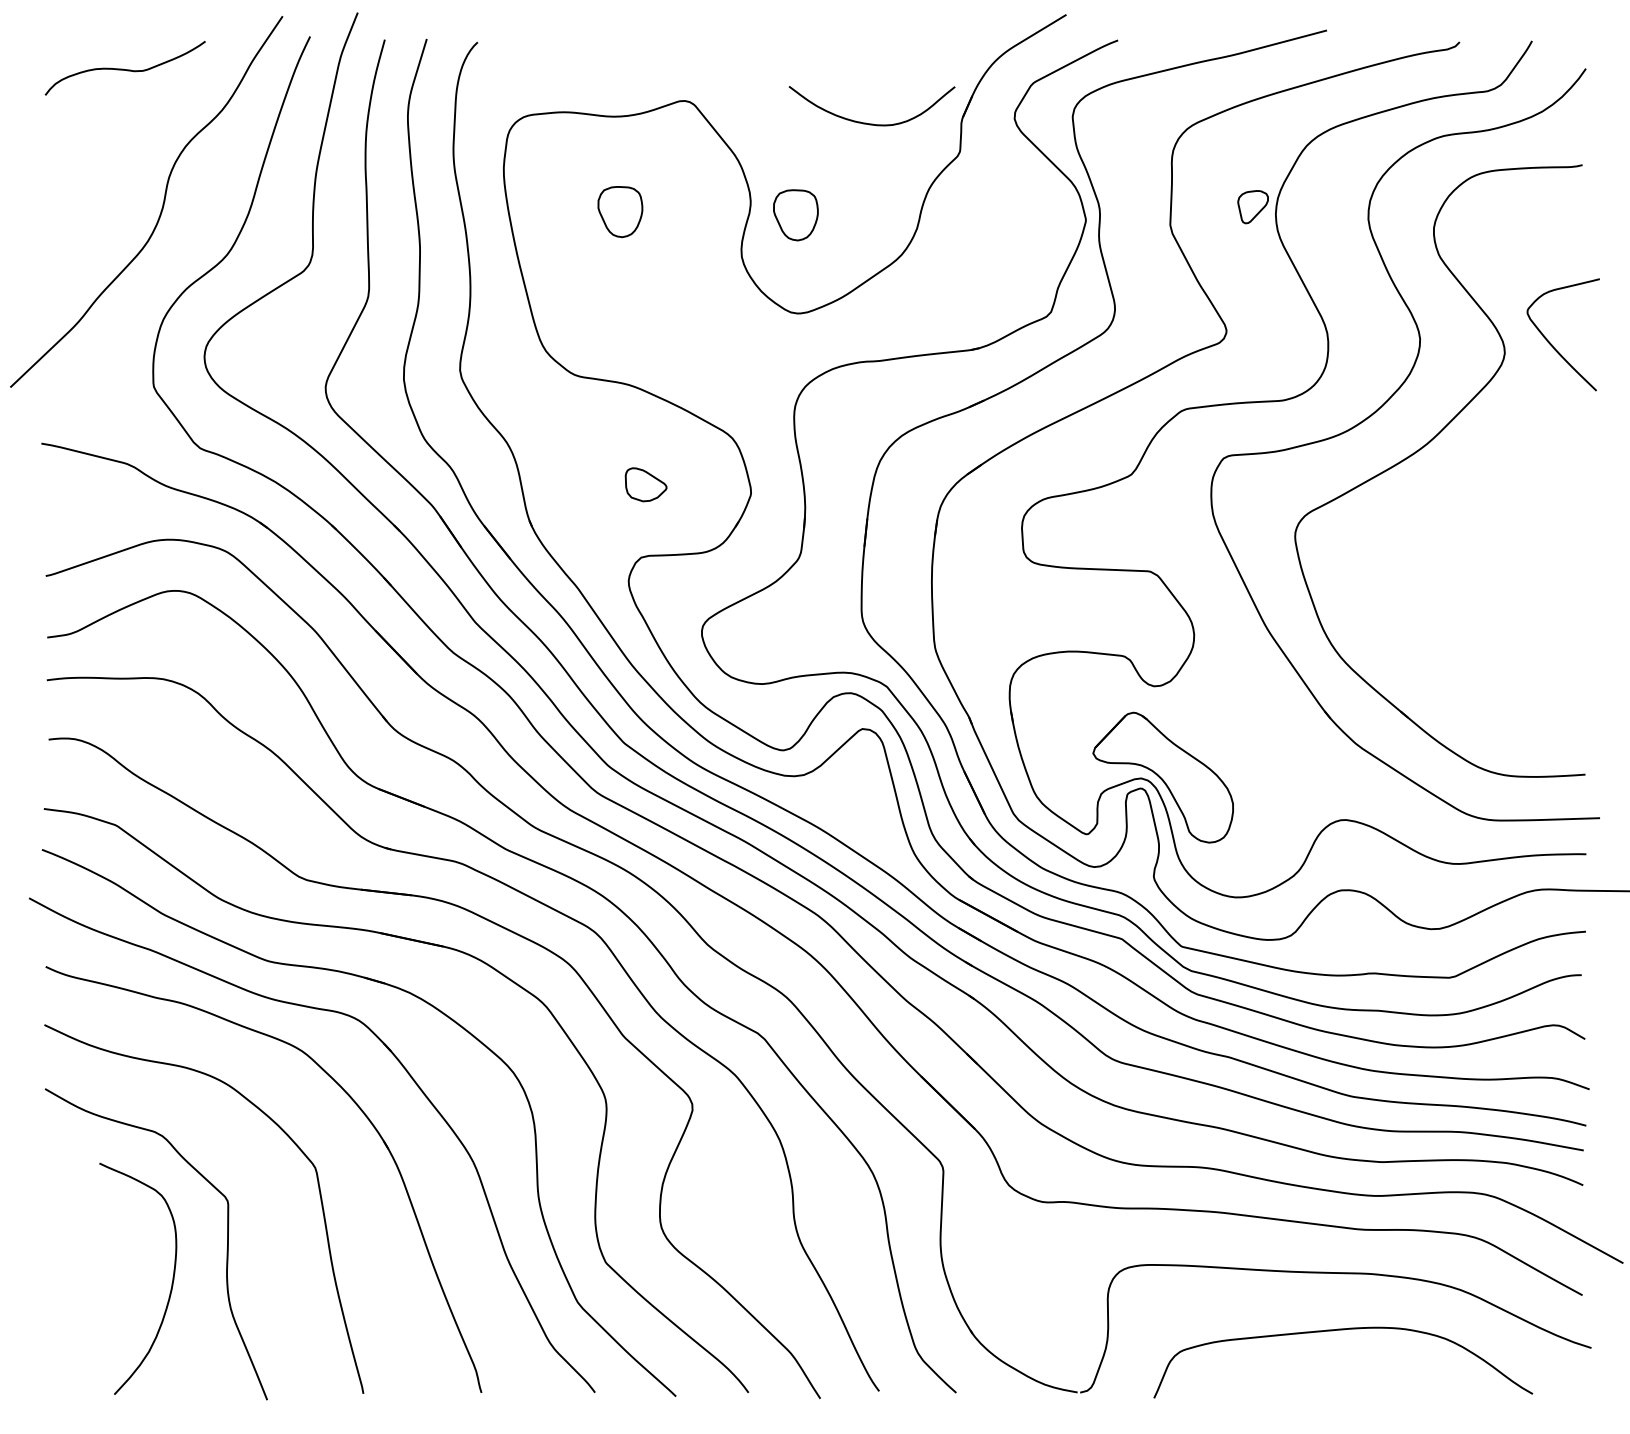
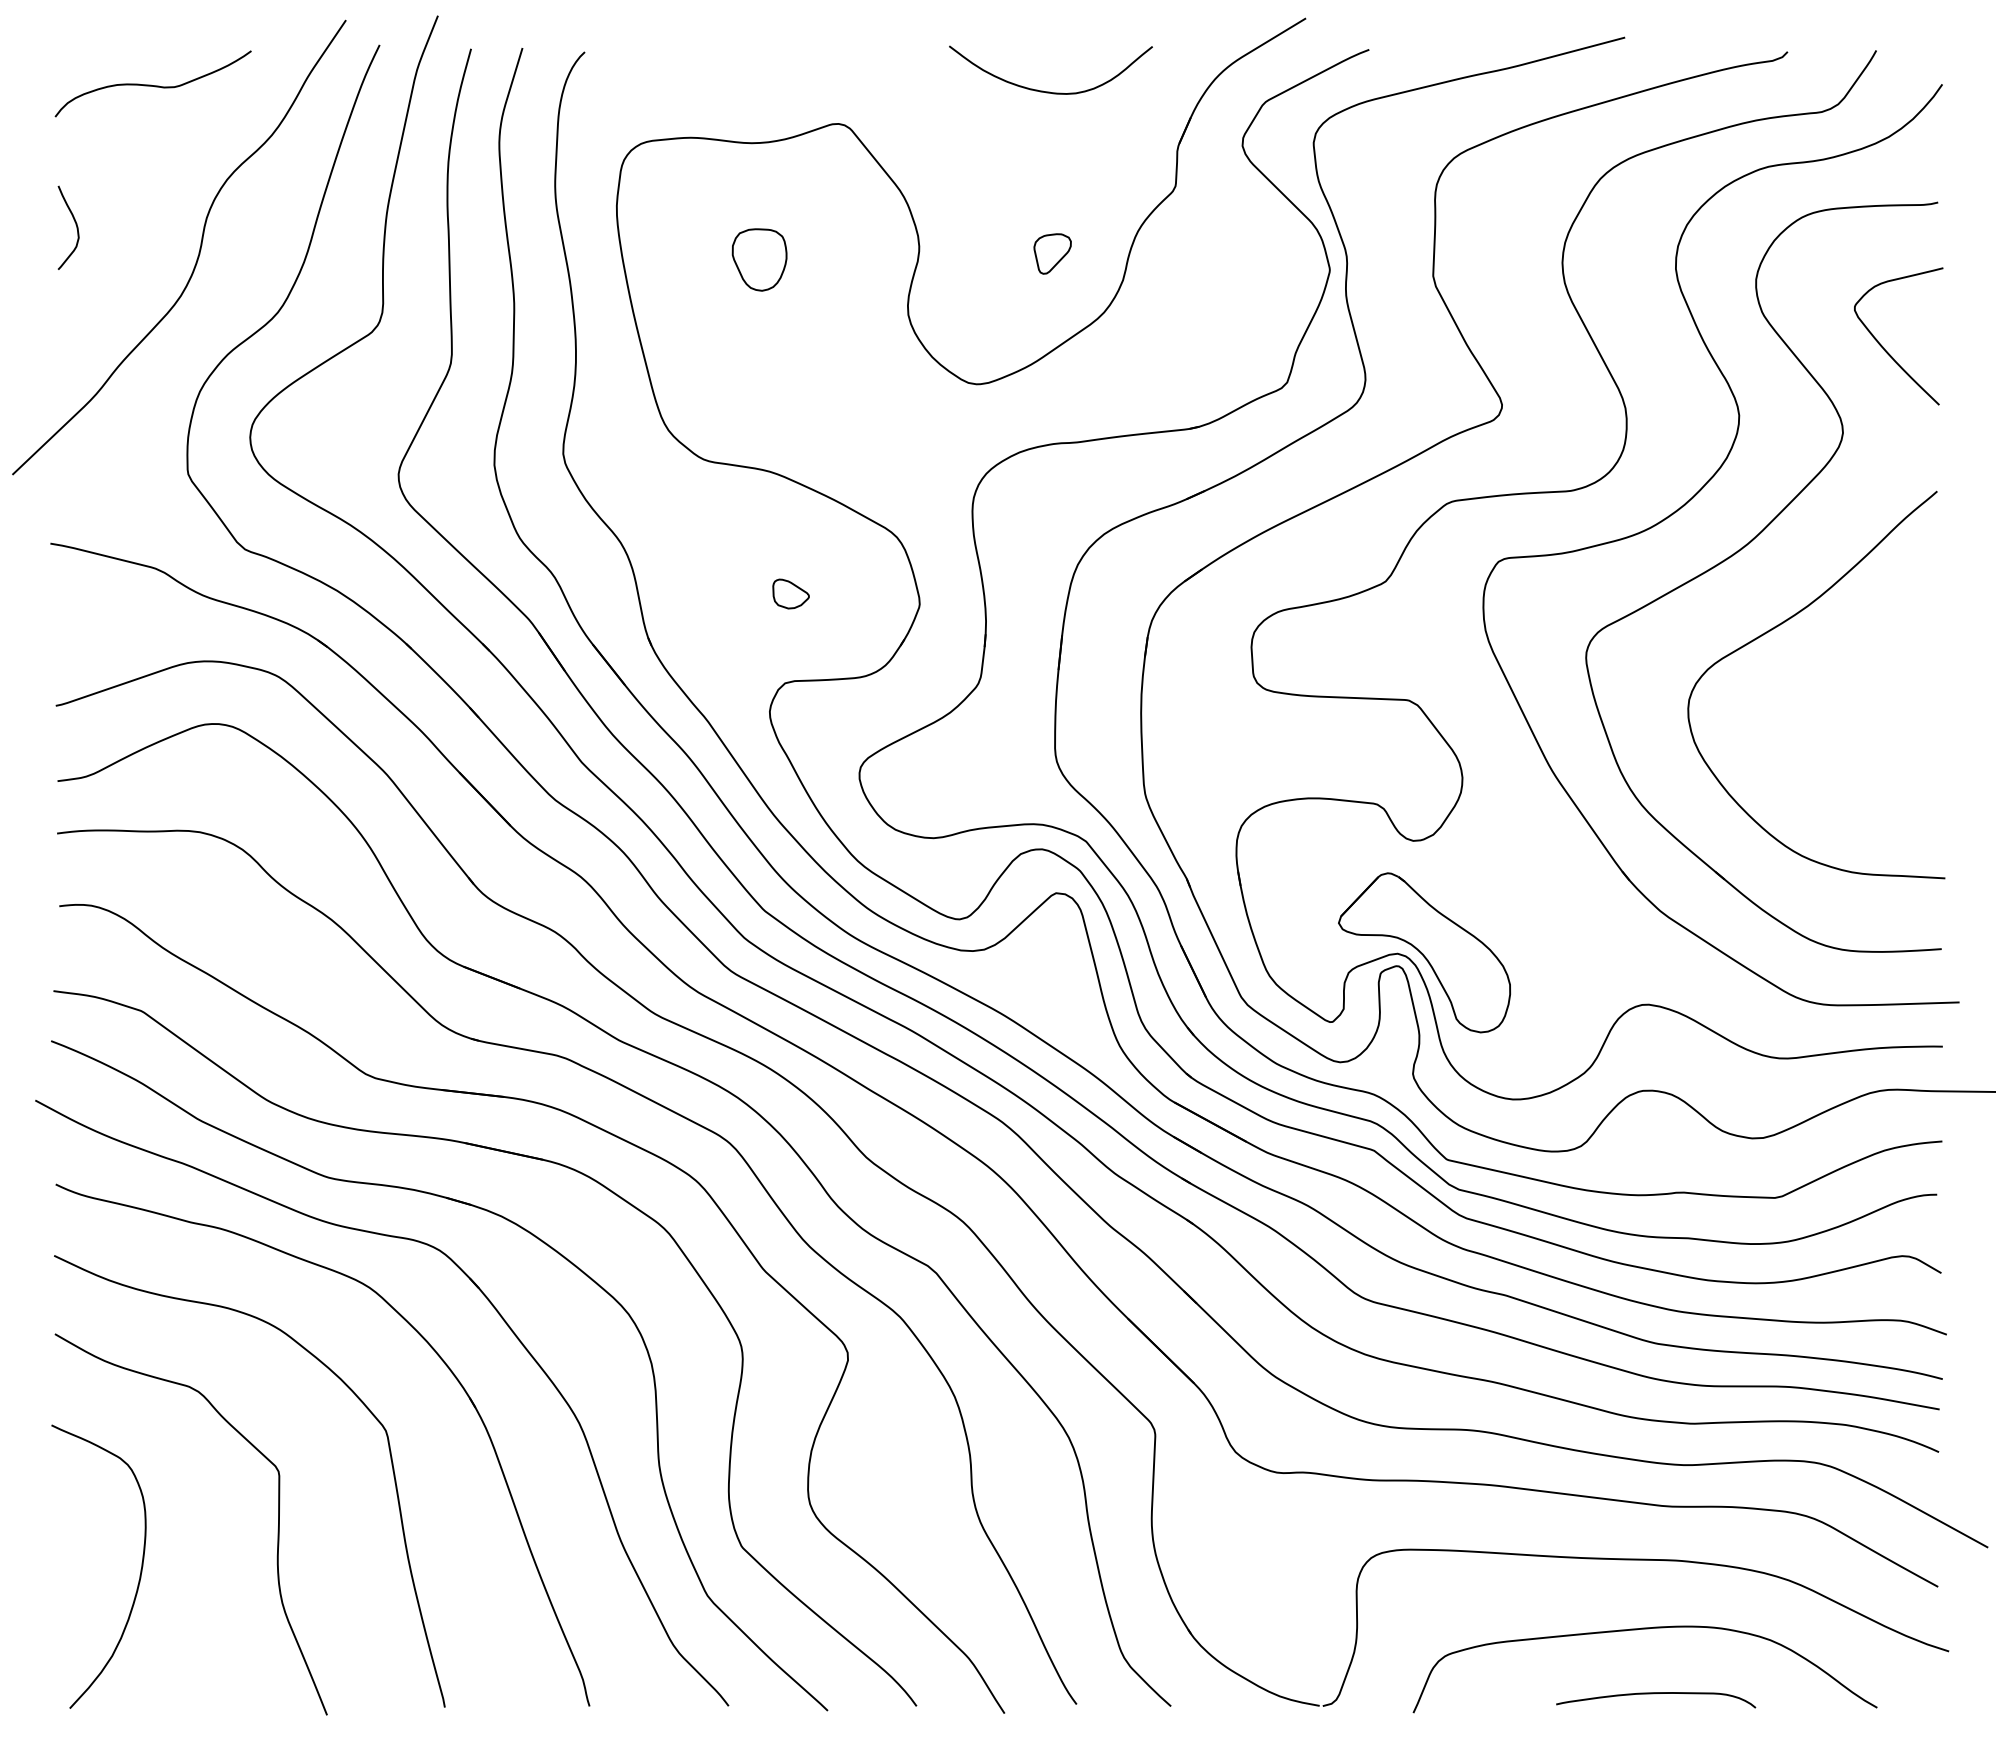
curve: (871, 123) -> (1050, 91), moved
curve: (61, 183) -> (75, 224), added
part: (1252, 206) -> (1052, 253), moved
part: (795, 214) -> (974, 263), removed
curve: (1550, 343) -> (1883, 346), moved
part: (645, 484) -> (790, 593), size x0.71
curve: (1455, 509) -> (1782, 624), added
curve: (171, 1286) -> (139, 1575), moved
curve: (1350, 1383) -> (1654, 1694), added

